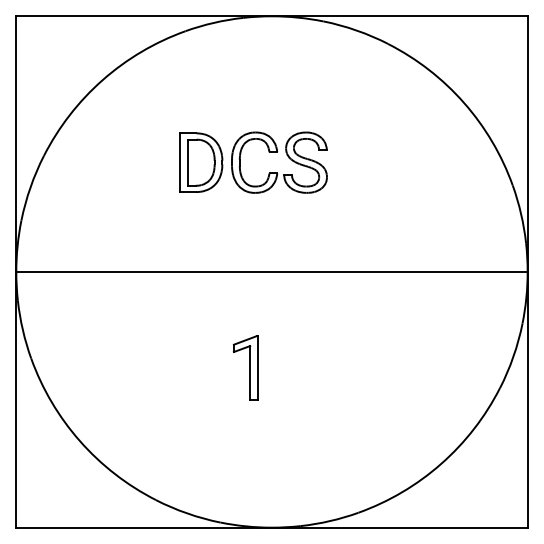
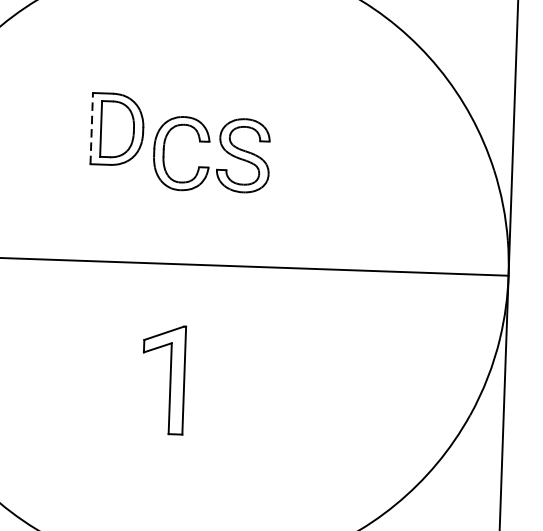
part: (288, 158) -> (222, 149), moved
line: (179, 162) -> (91, 128), solid -> dashed
part: (245, 367) -> (162, 379), size x1.4

